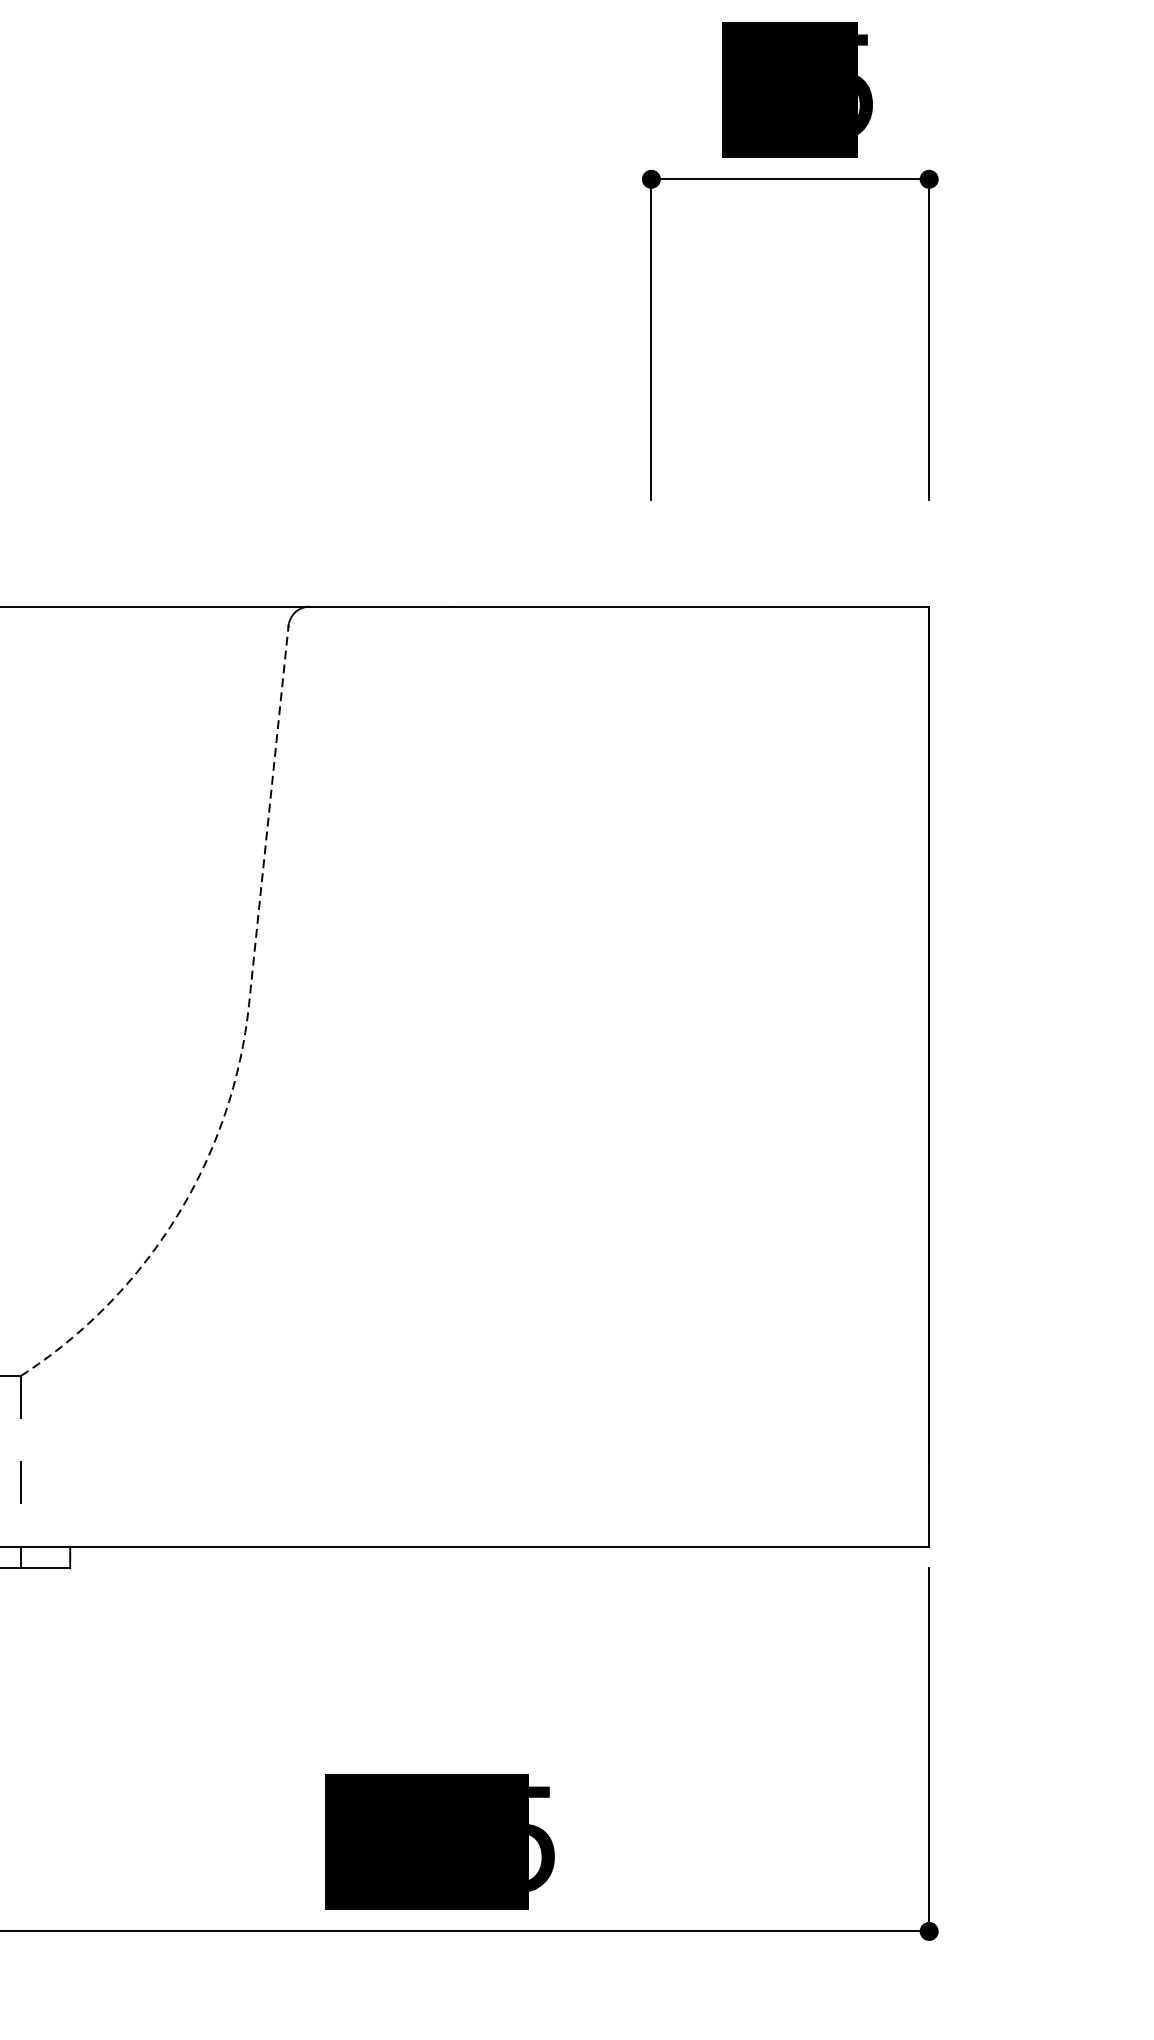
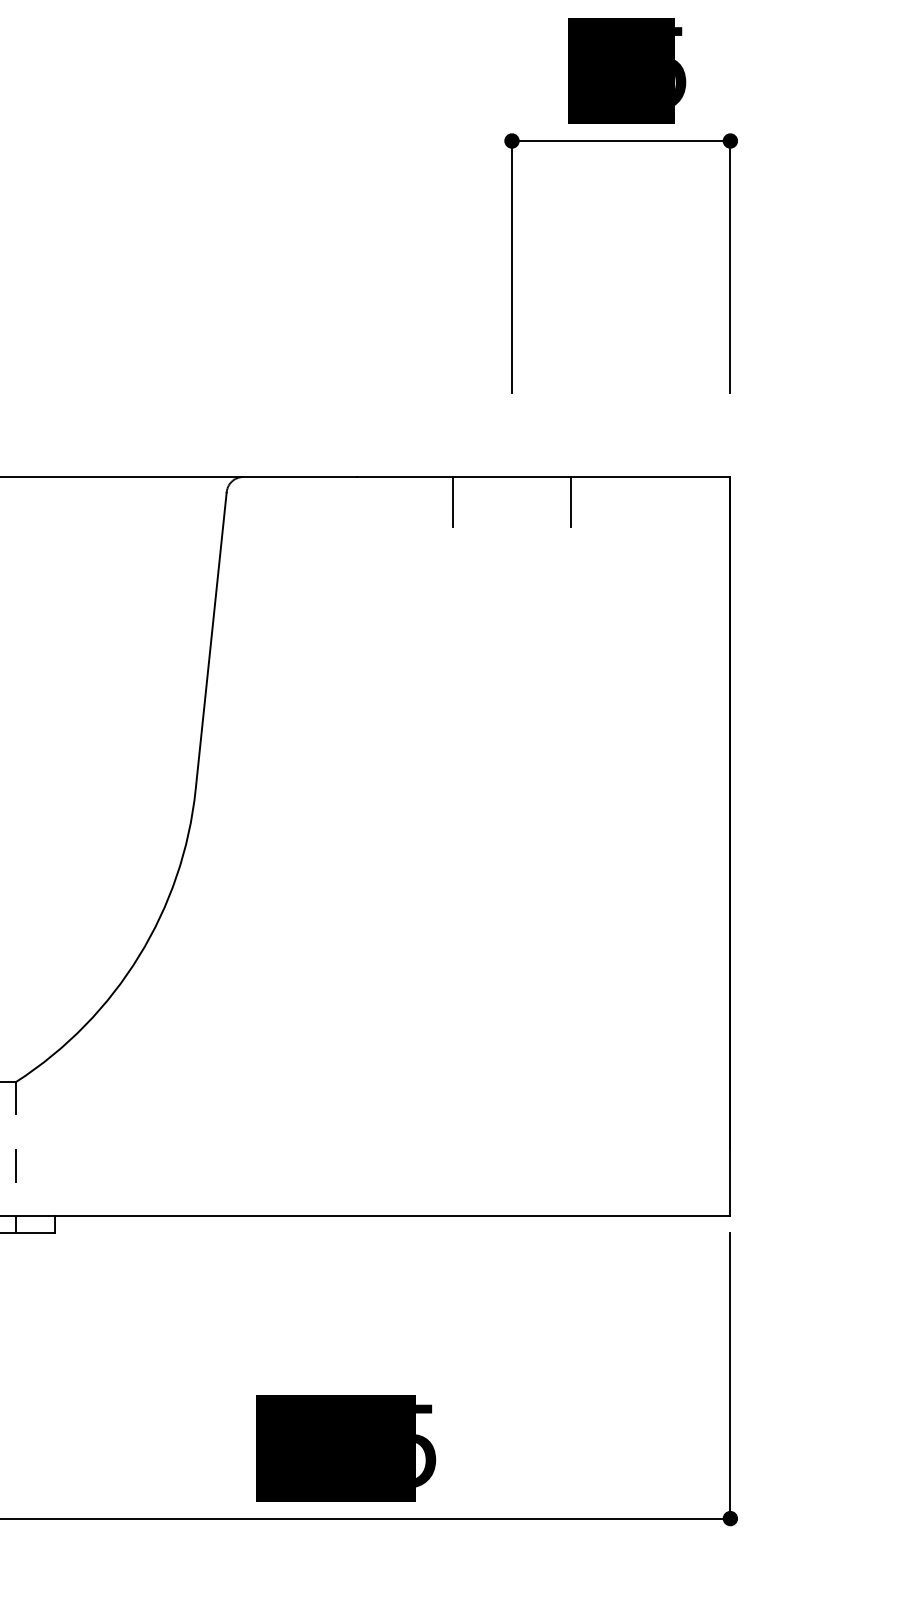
line: (577, 639) -> (453, 502), added
line: (725, 639) -> (570, 502), added
line: (239, 1062) -> (188, 835), dashed -> solid

